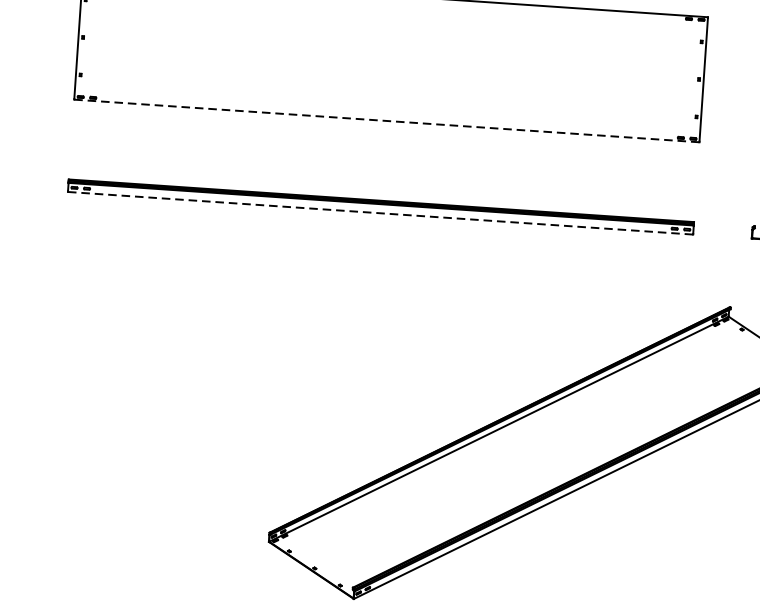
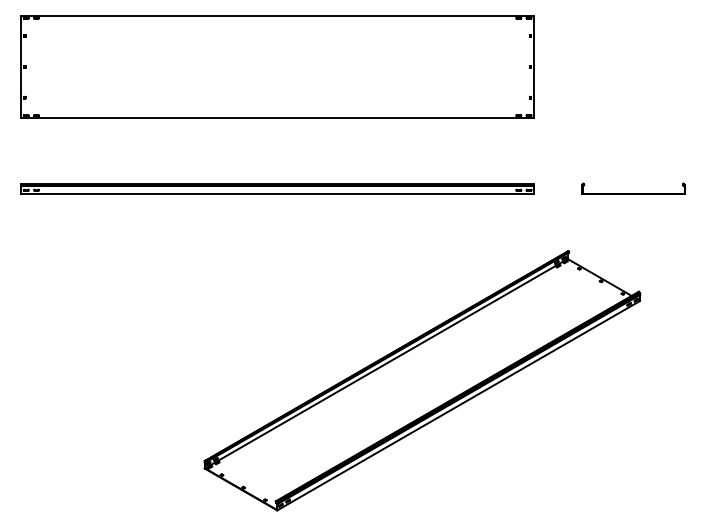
line: (386, 121) -> (277, 118), dashed -> solid
line: (380, 212) -> (277, 193), dashed -> solid

